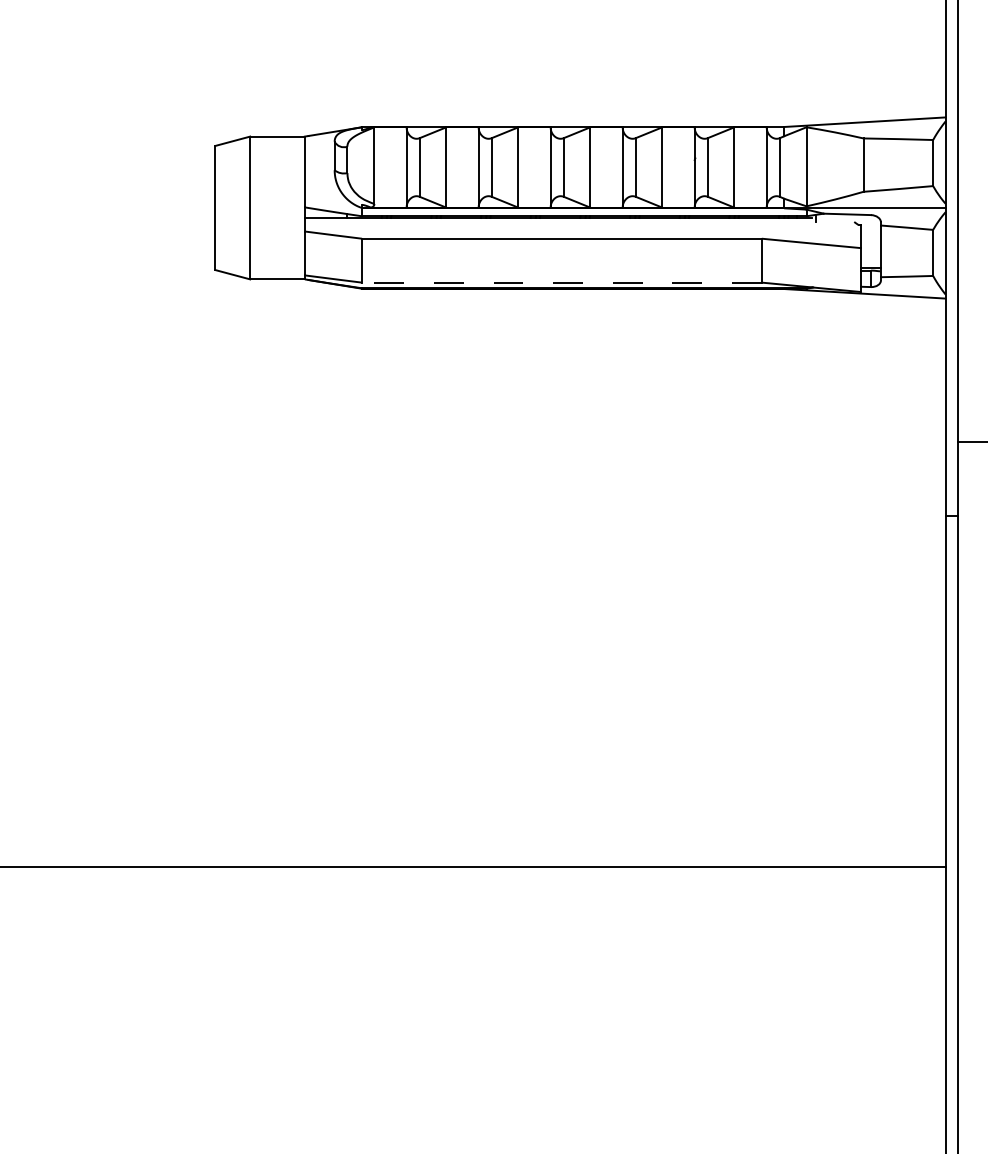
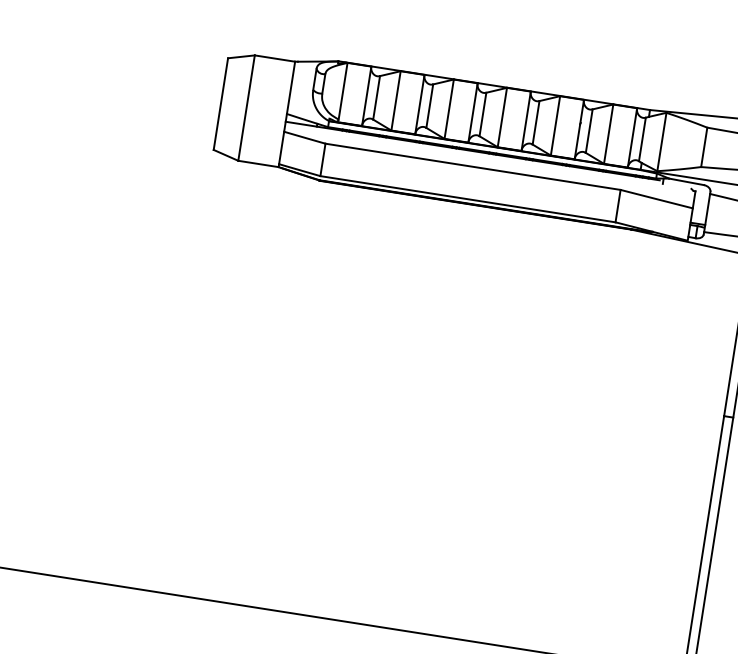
line: (561, 282) -> (467, 199), dashed -> solid

